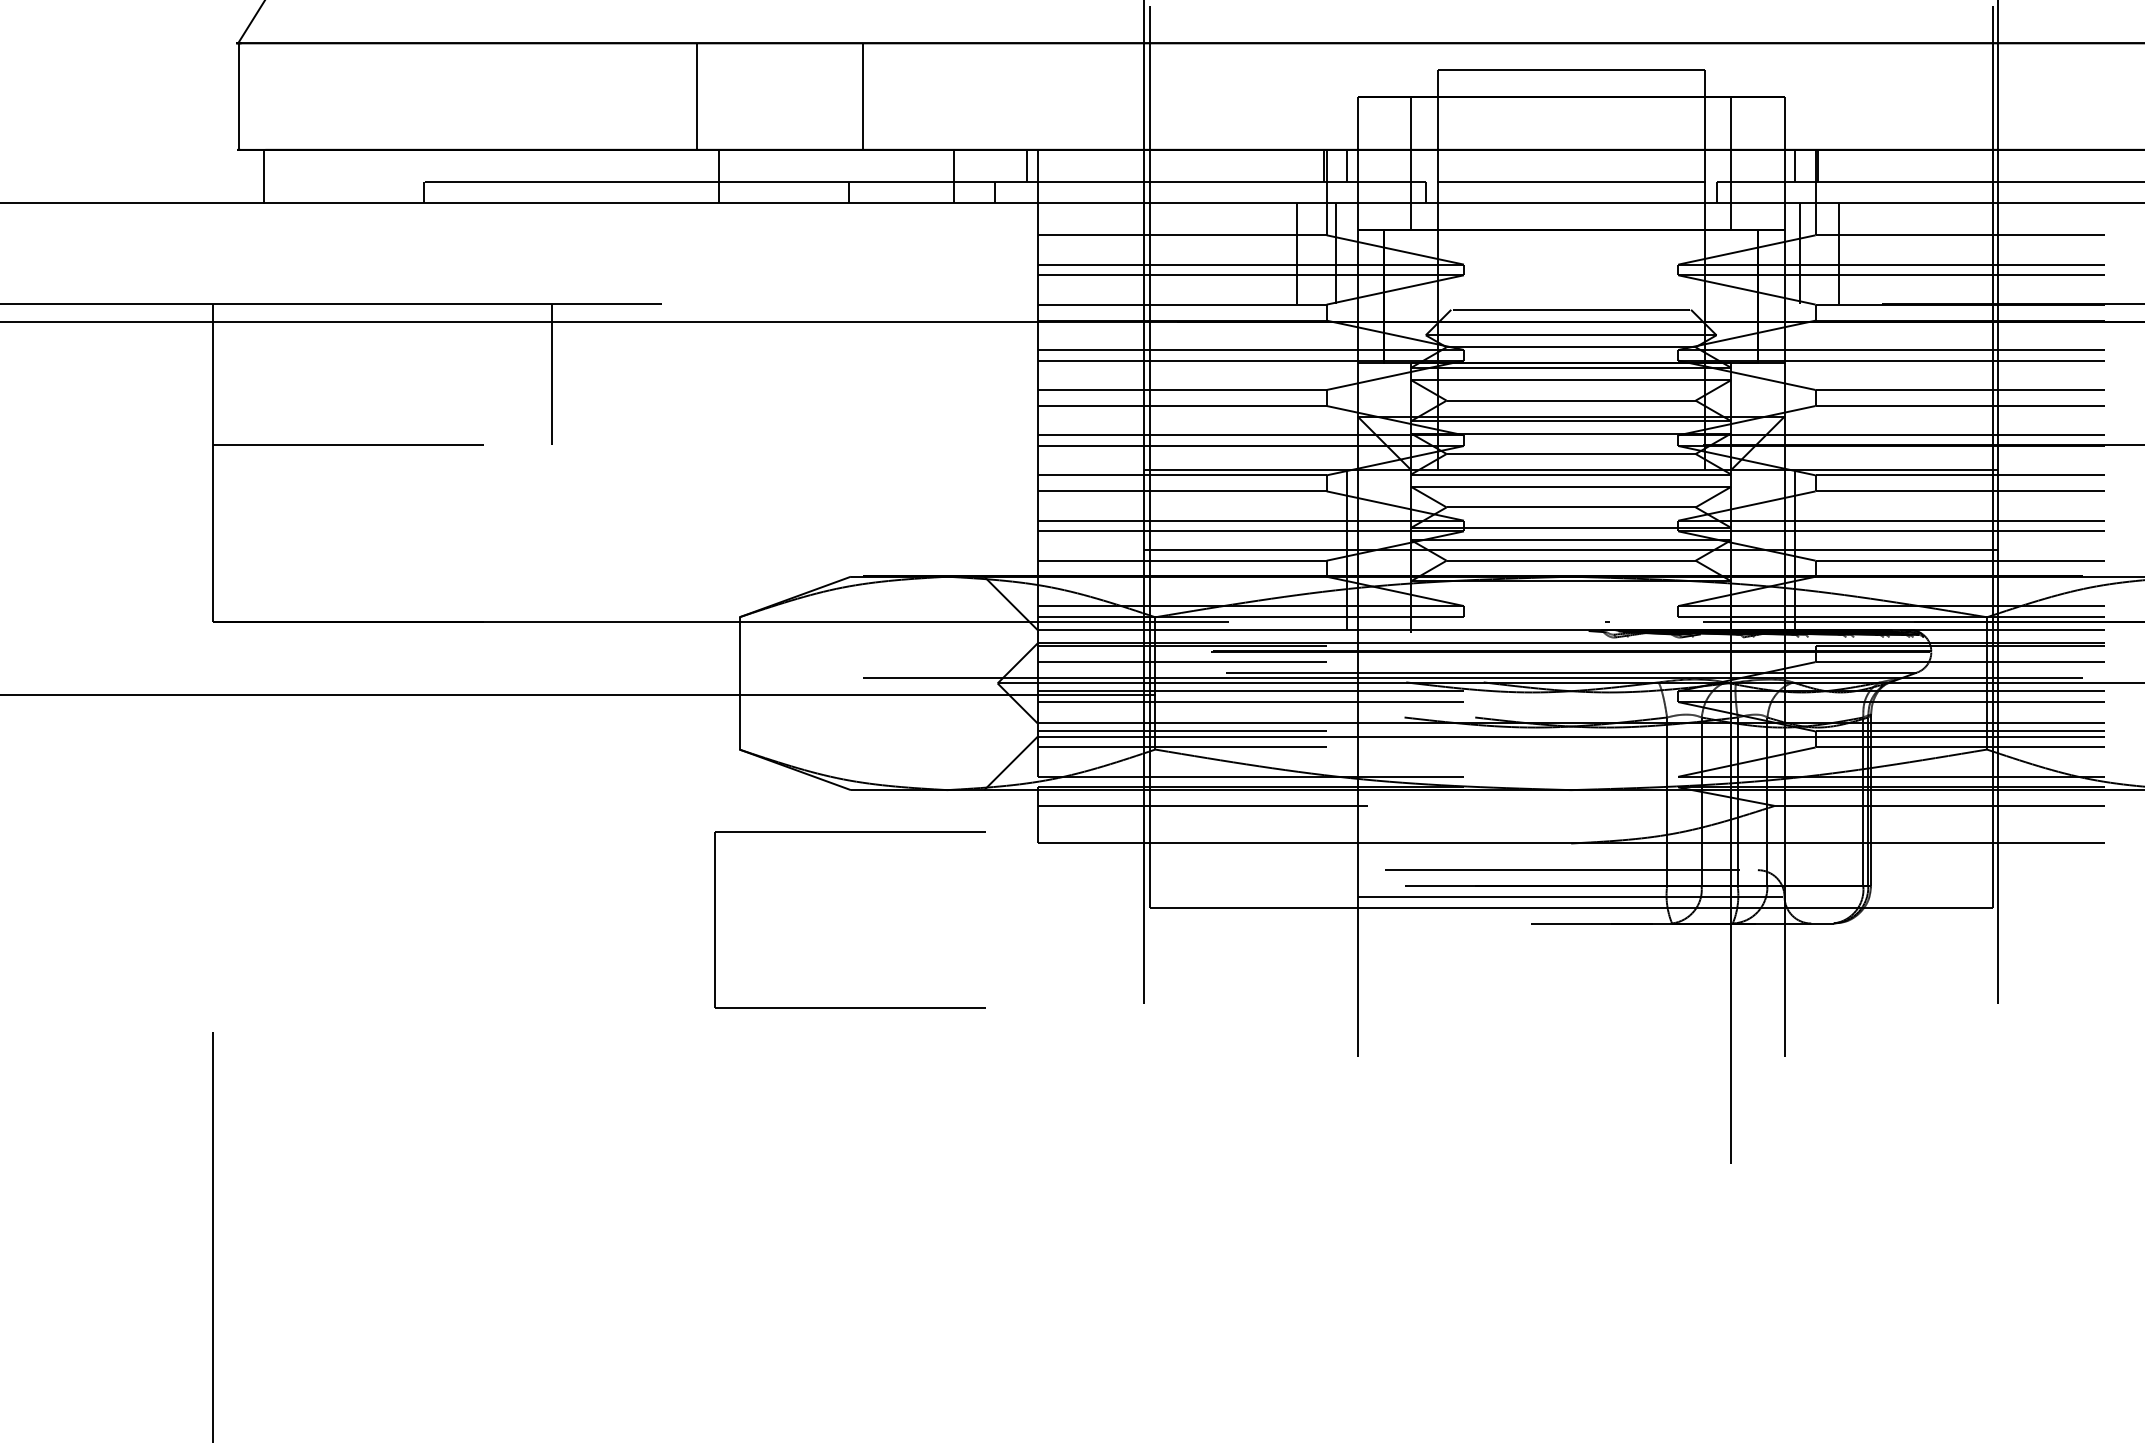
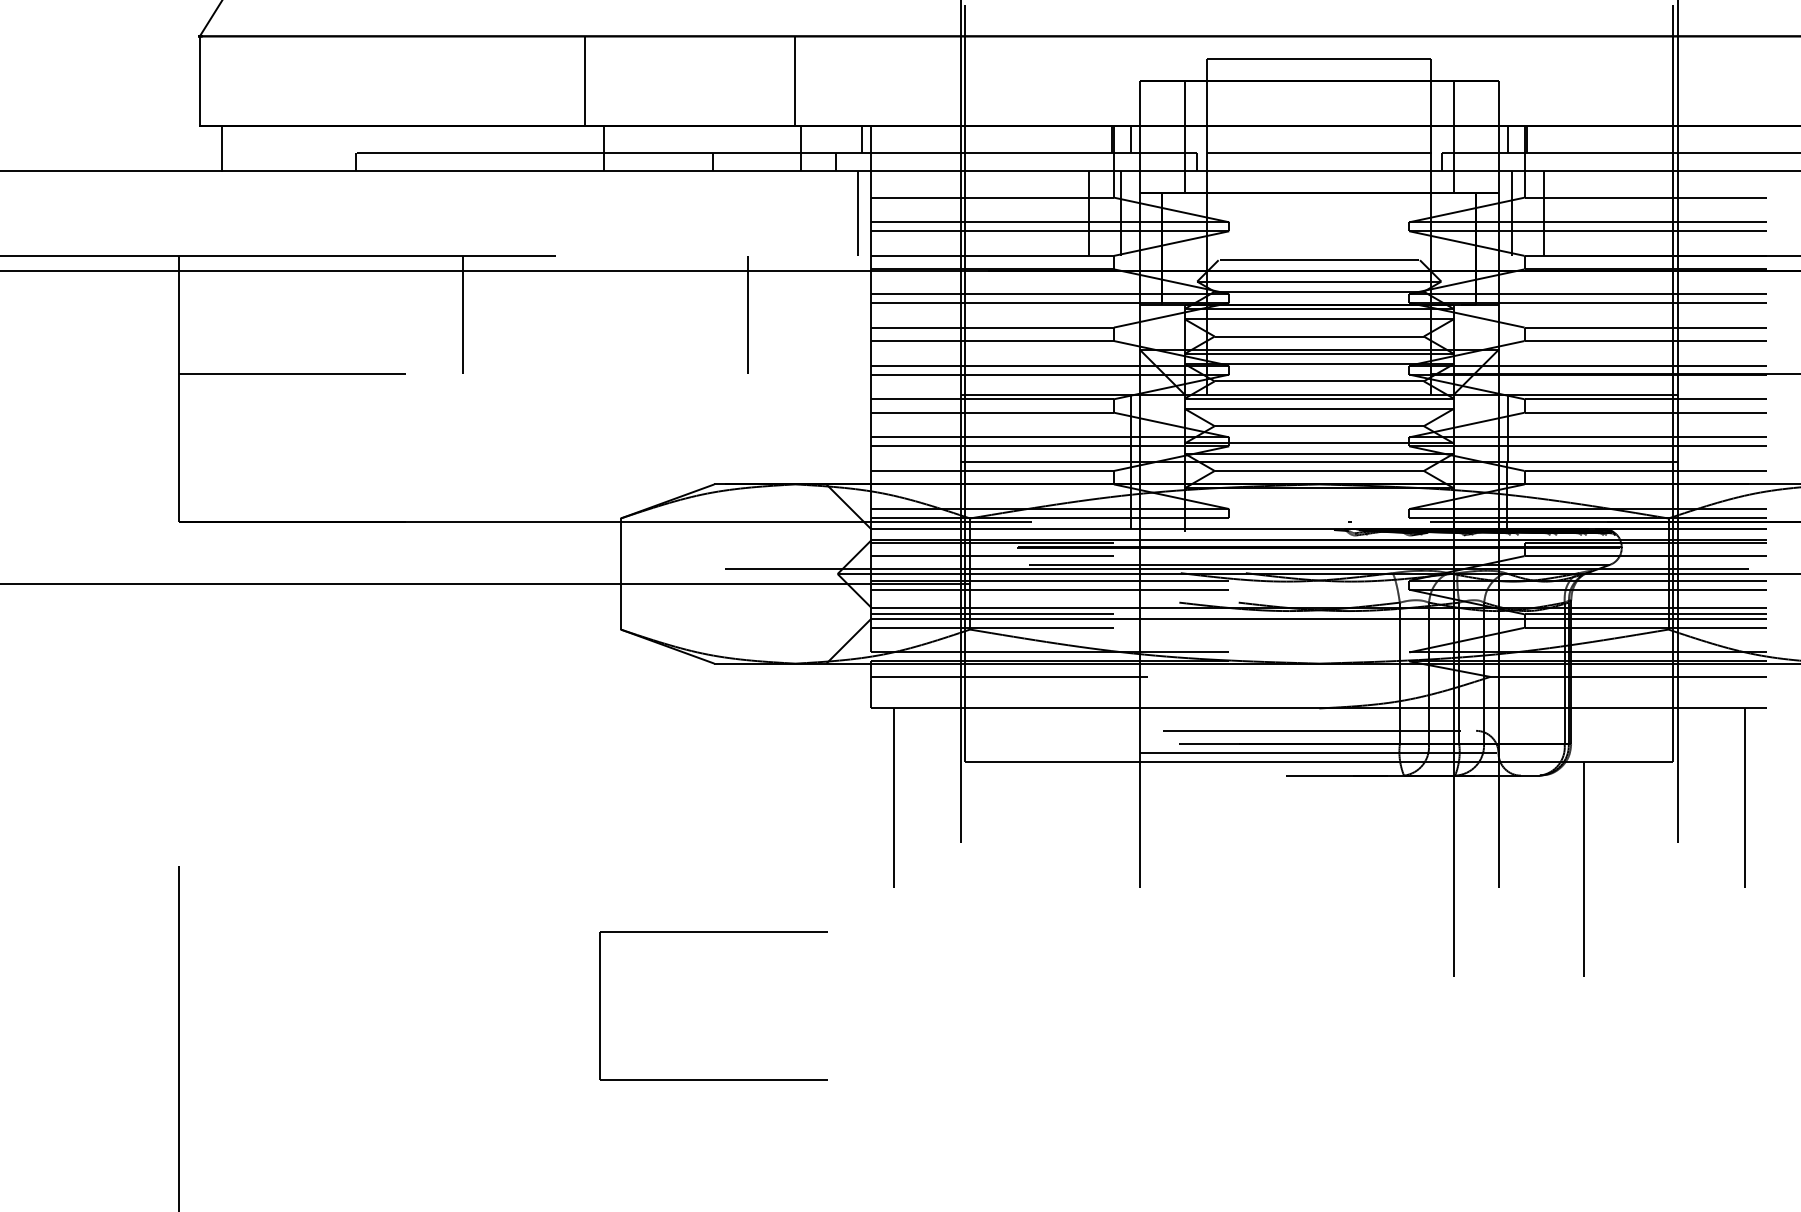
line: (862, 95) -> (794, 80), moved
line: (1021, 252) -> (857, 212), added
line: (890, 374) -> (747, 314), added
part: (849, 831) -> (713, 932), moved
line: (1064, 949) -> (893, 797), added
line: (2077, 949) -> (1744, 797), added
line: (1885, 1035) -> (1583, 869), added

